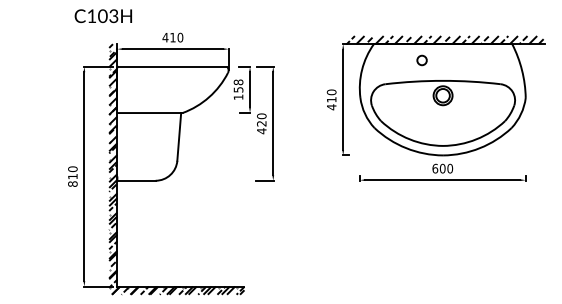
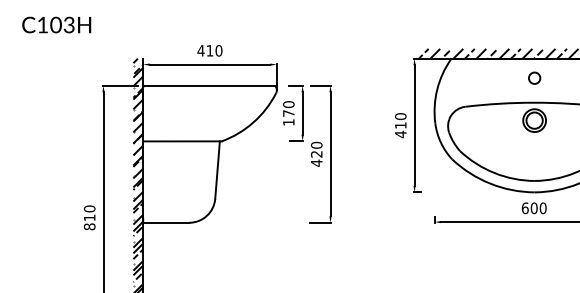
text: (102, 16) -> (55, 25), moved
circle: (421, 60) -> (533, 78), moved
text: (238, 85) -> (288, 108), 158 -> 170

